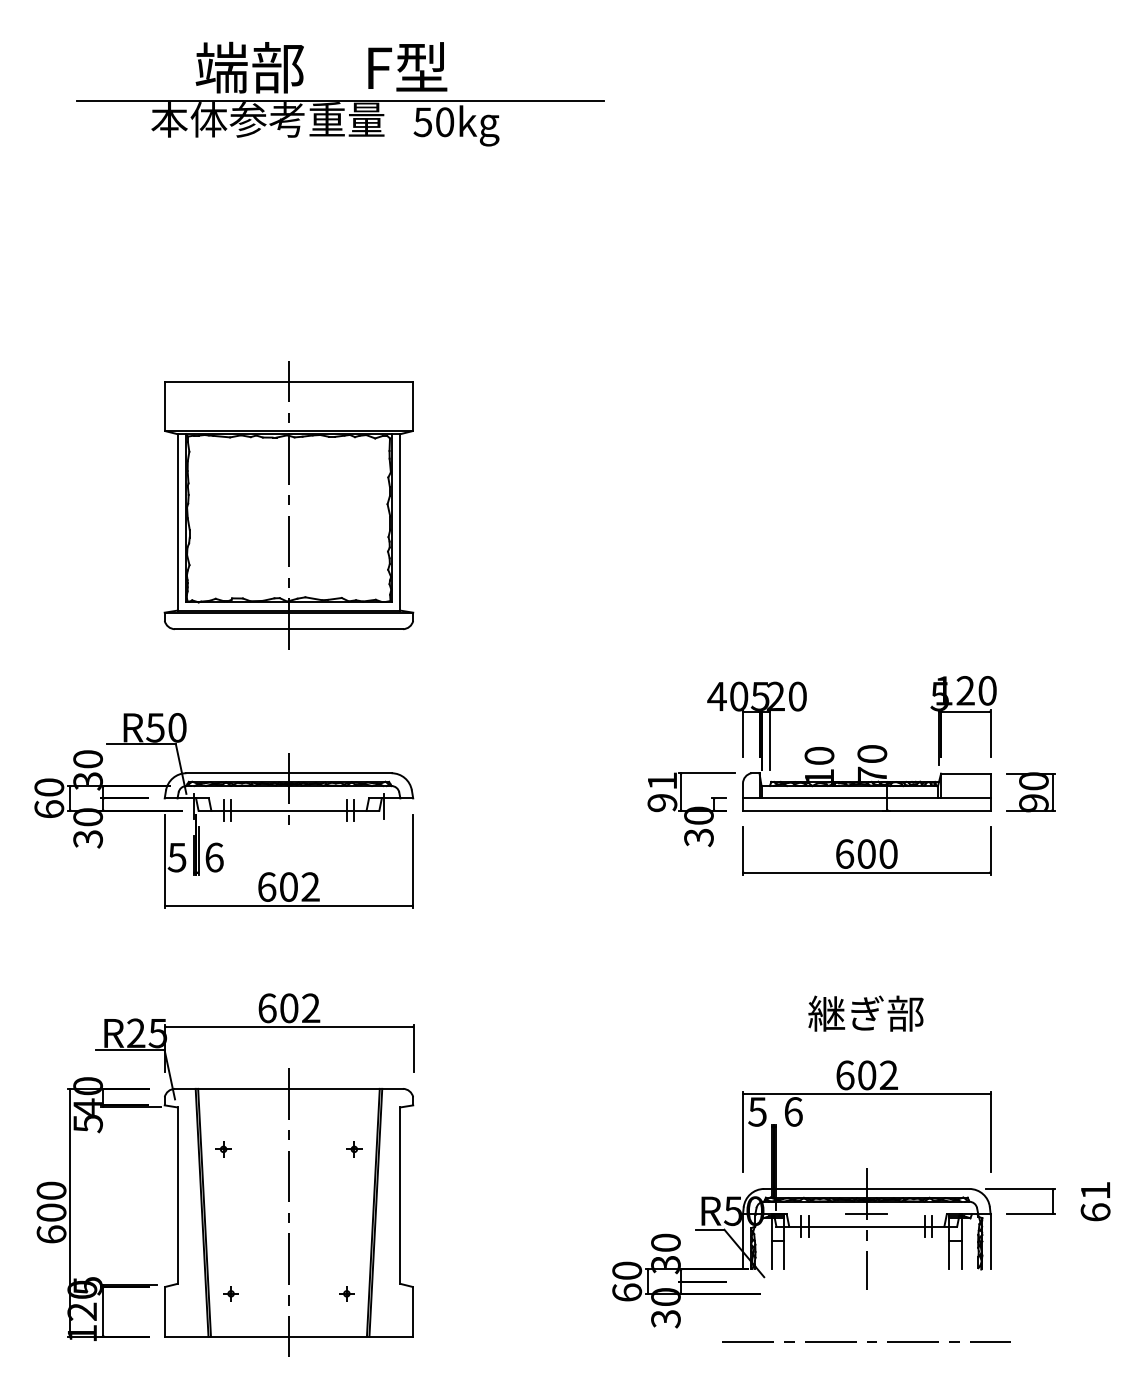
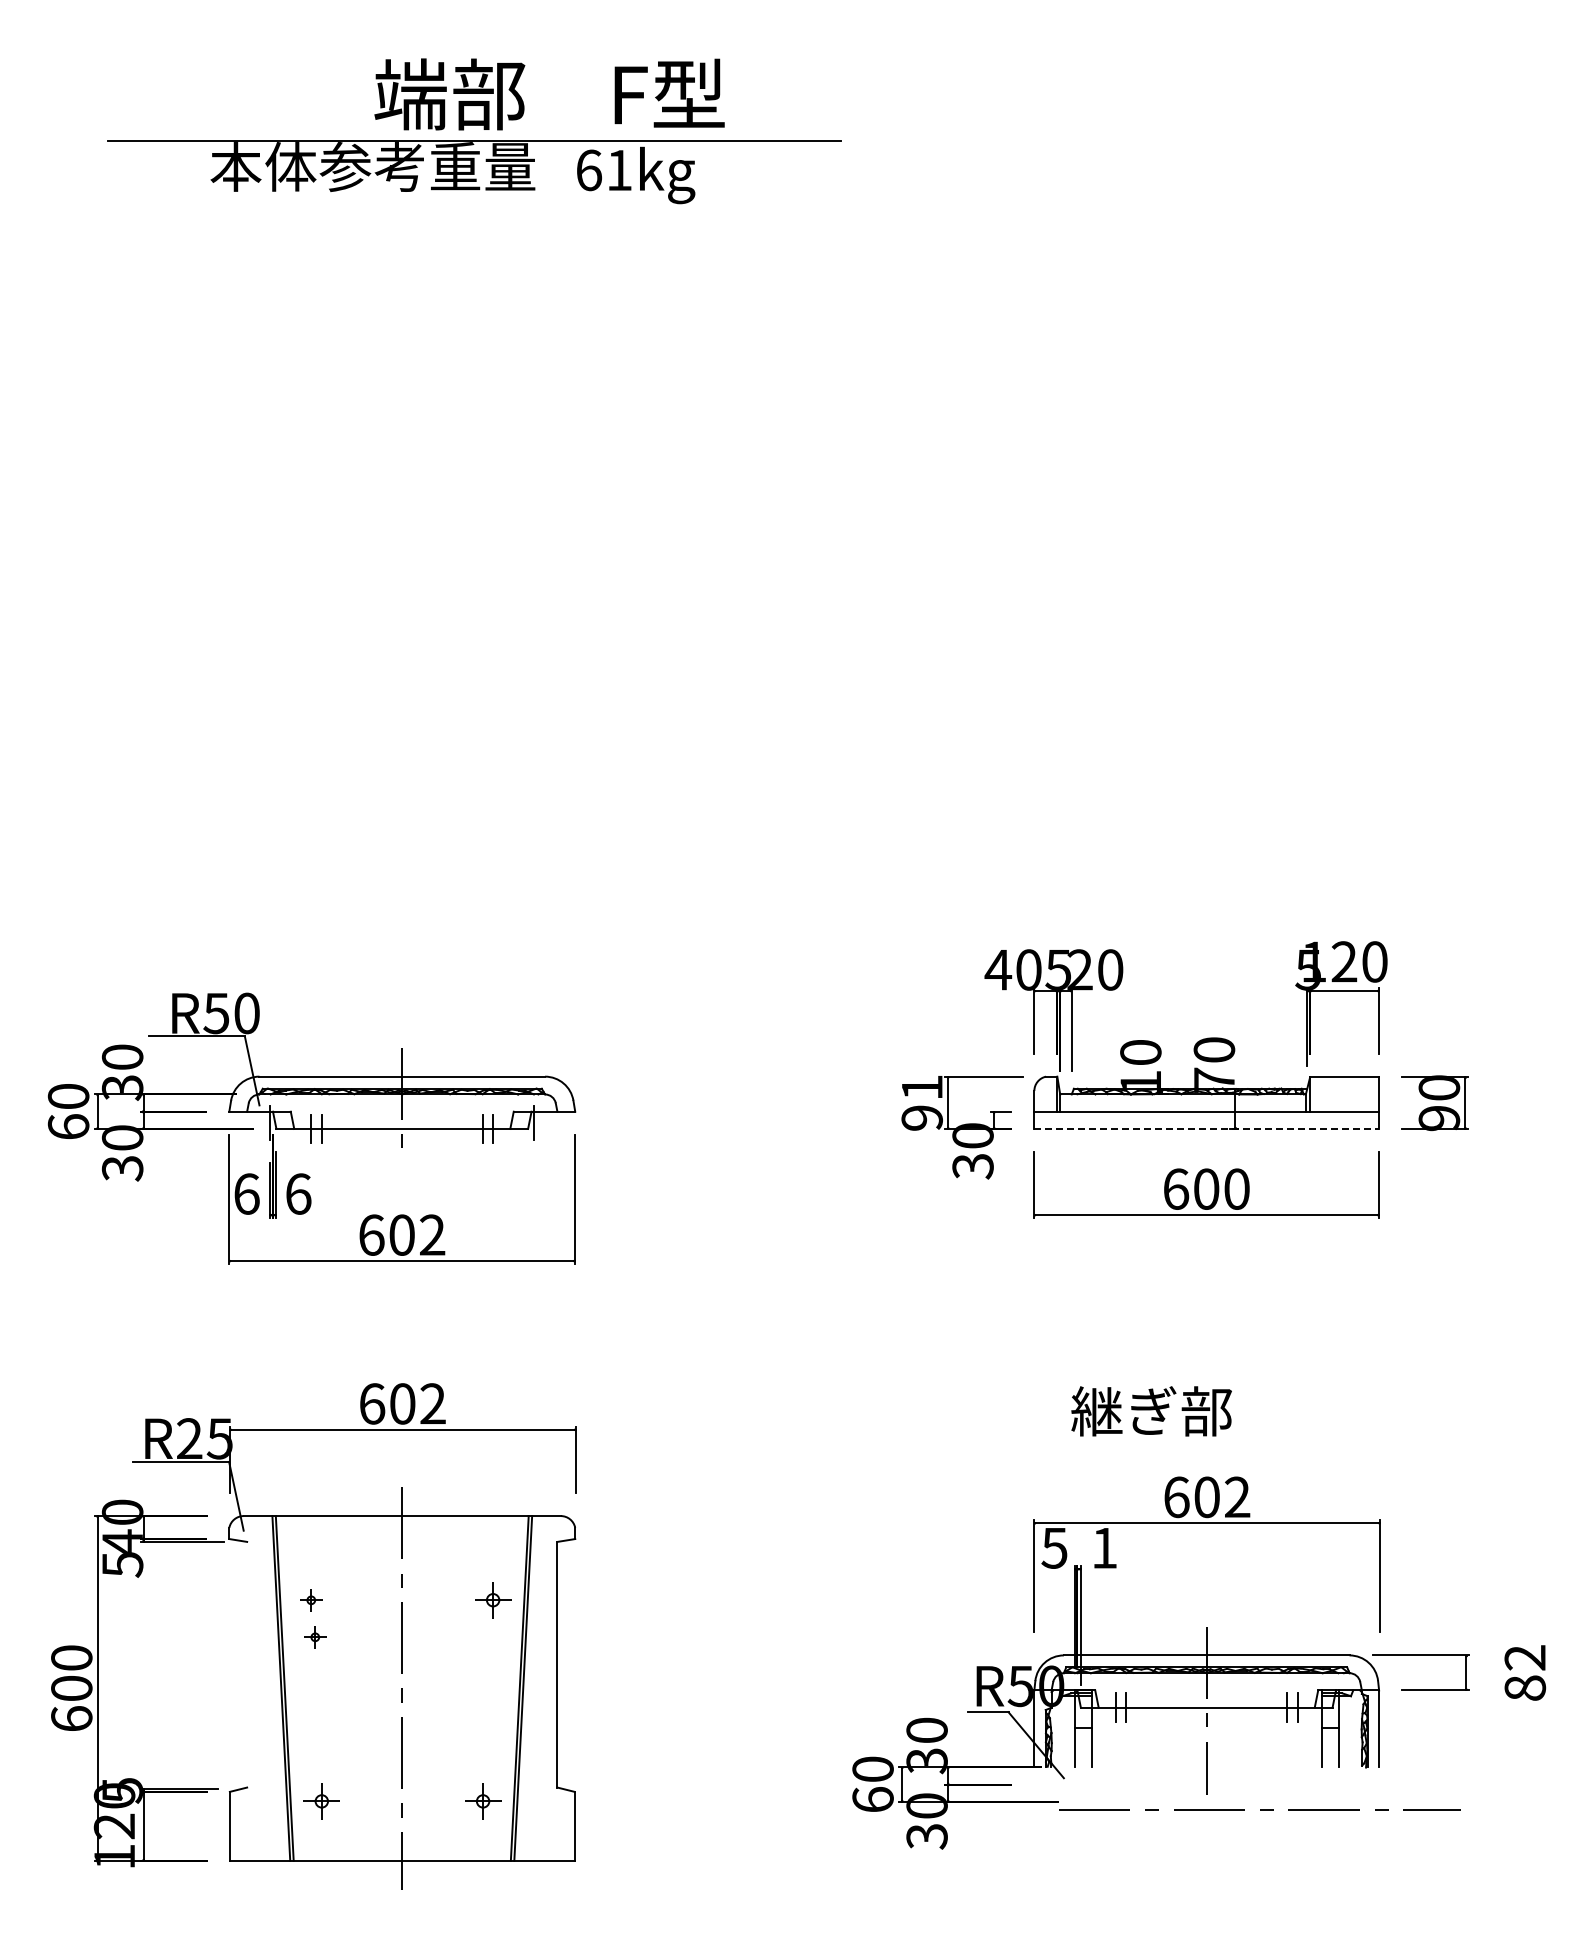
text: (321, 67) -> (549, 94), moved
text: (433, 122) -> (603, 170), 50kg -> 61kg
part: (289, 505) -> (402, 703), removed
line: (867, 810) -> (1207, 1128), solid -> dashed
text: (177, 857) -> (246, 1193), 5 -> 6
text: (865, 1013) -> (1151, 1411), moved
text: (793, 1111) -> (1104, 1547), 6 -> 1
part: (354, 1149) -> (493, 1600), size x1.6
part: (226, 1176) -> (315, 1637), added
line: (177, 1195) -> (247, 1664), removed
text: (1095, 1201) -> (1524, 1672), 61 -> 82
line: (866, 1214) -> (1206, 1690), removed
part: (230, 1293) -> (321, 1801), size x1.6
part: (346, 1293) -> (482, 1801), size x1.6
line: (867, 1341) -> (1260, 1809), moved

